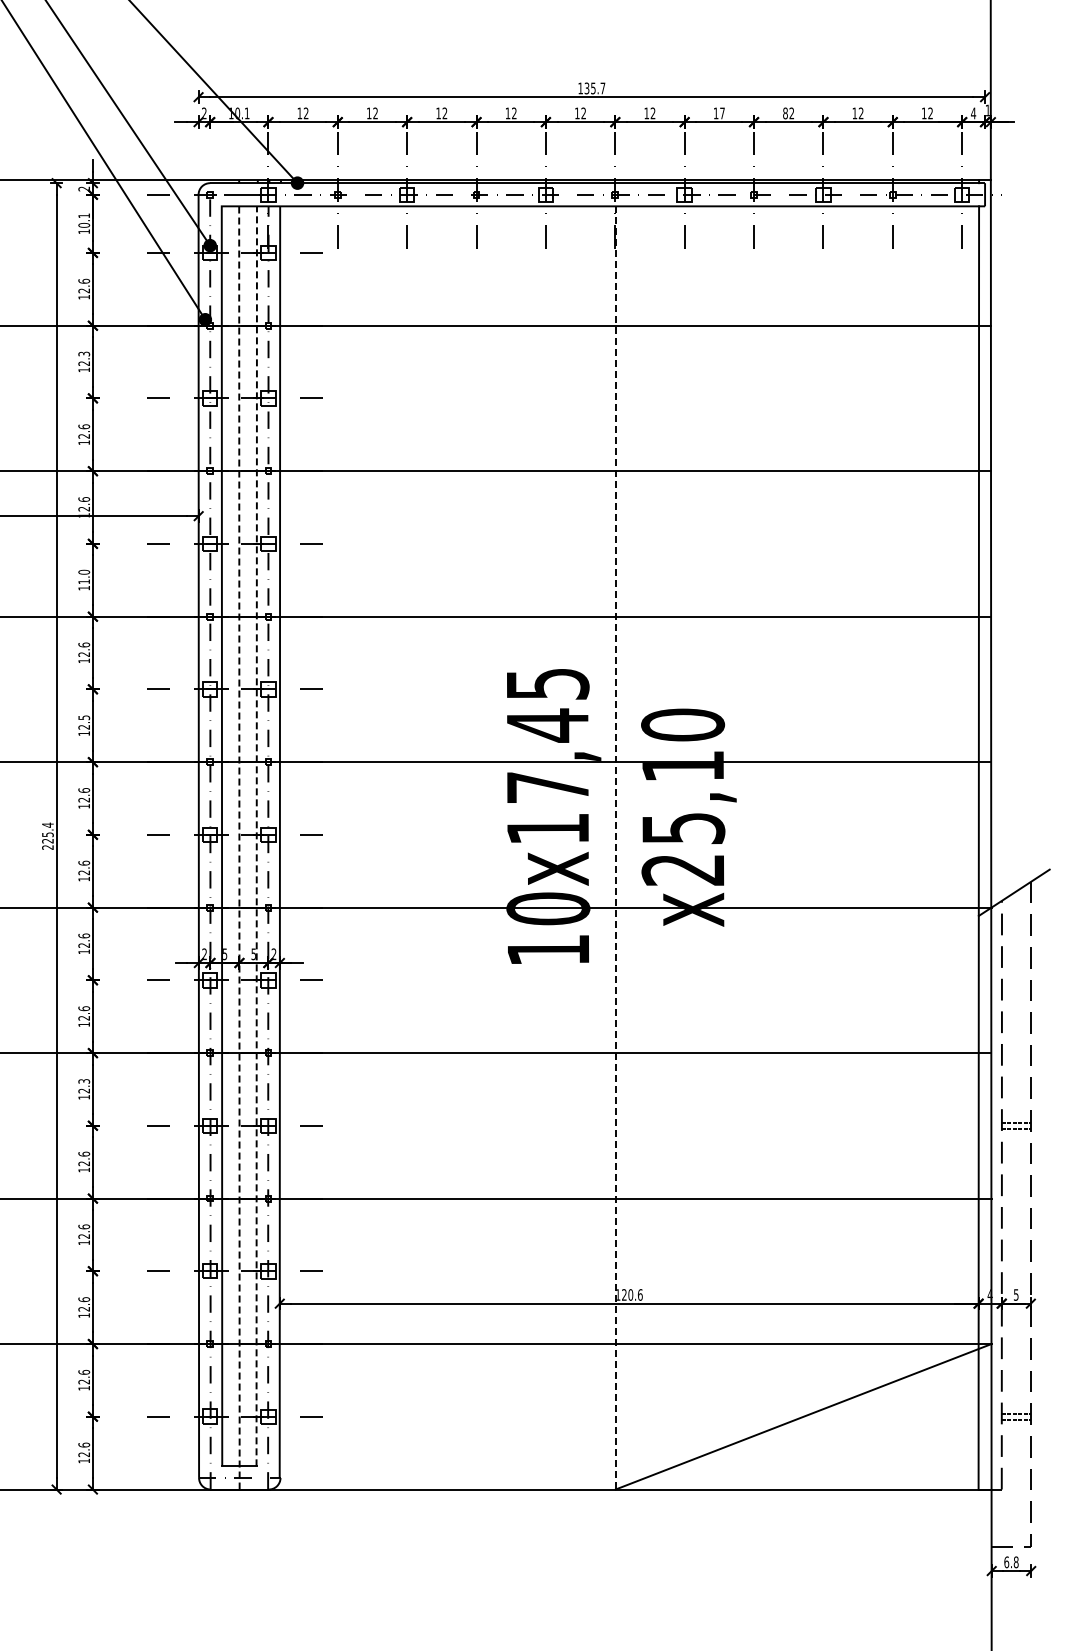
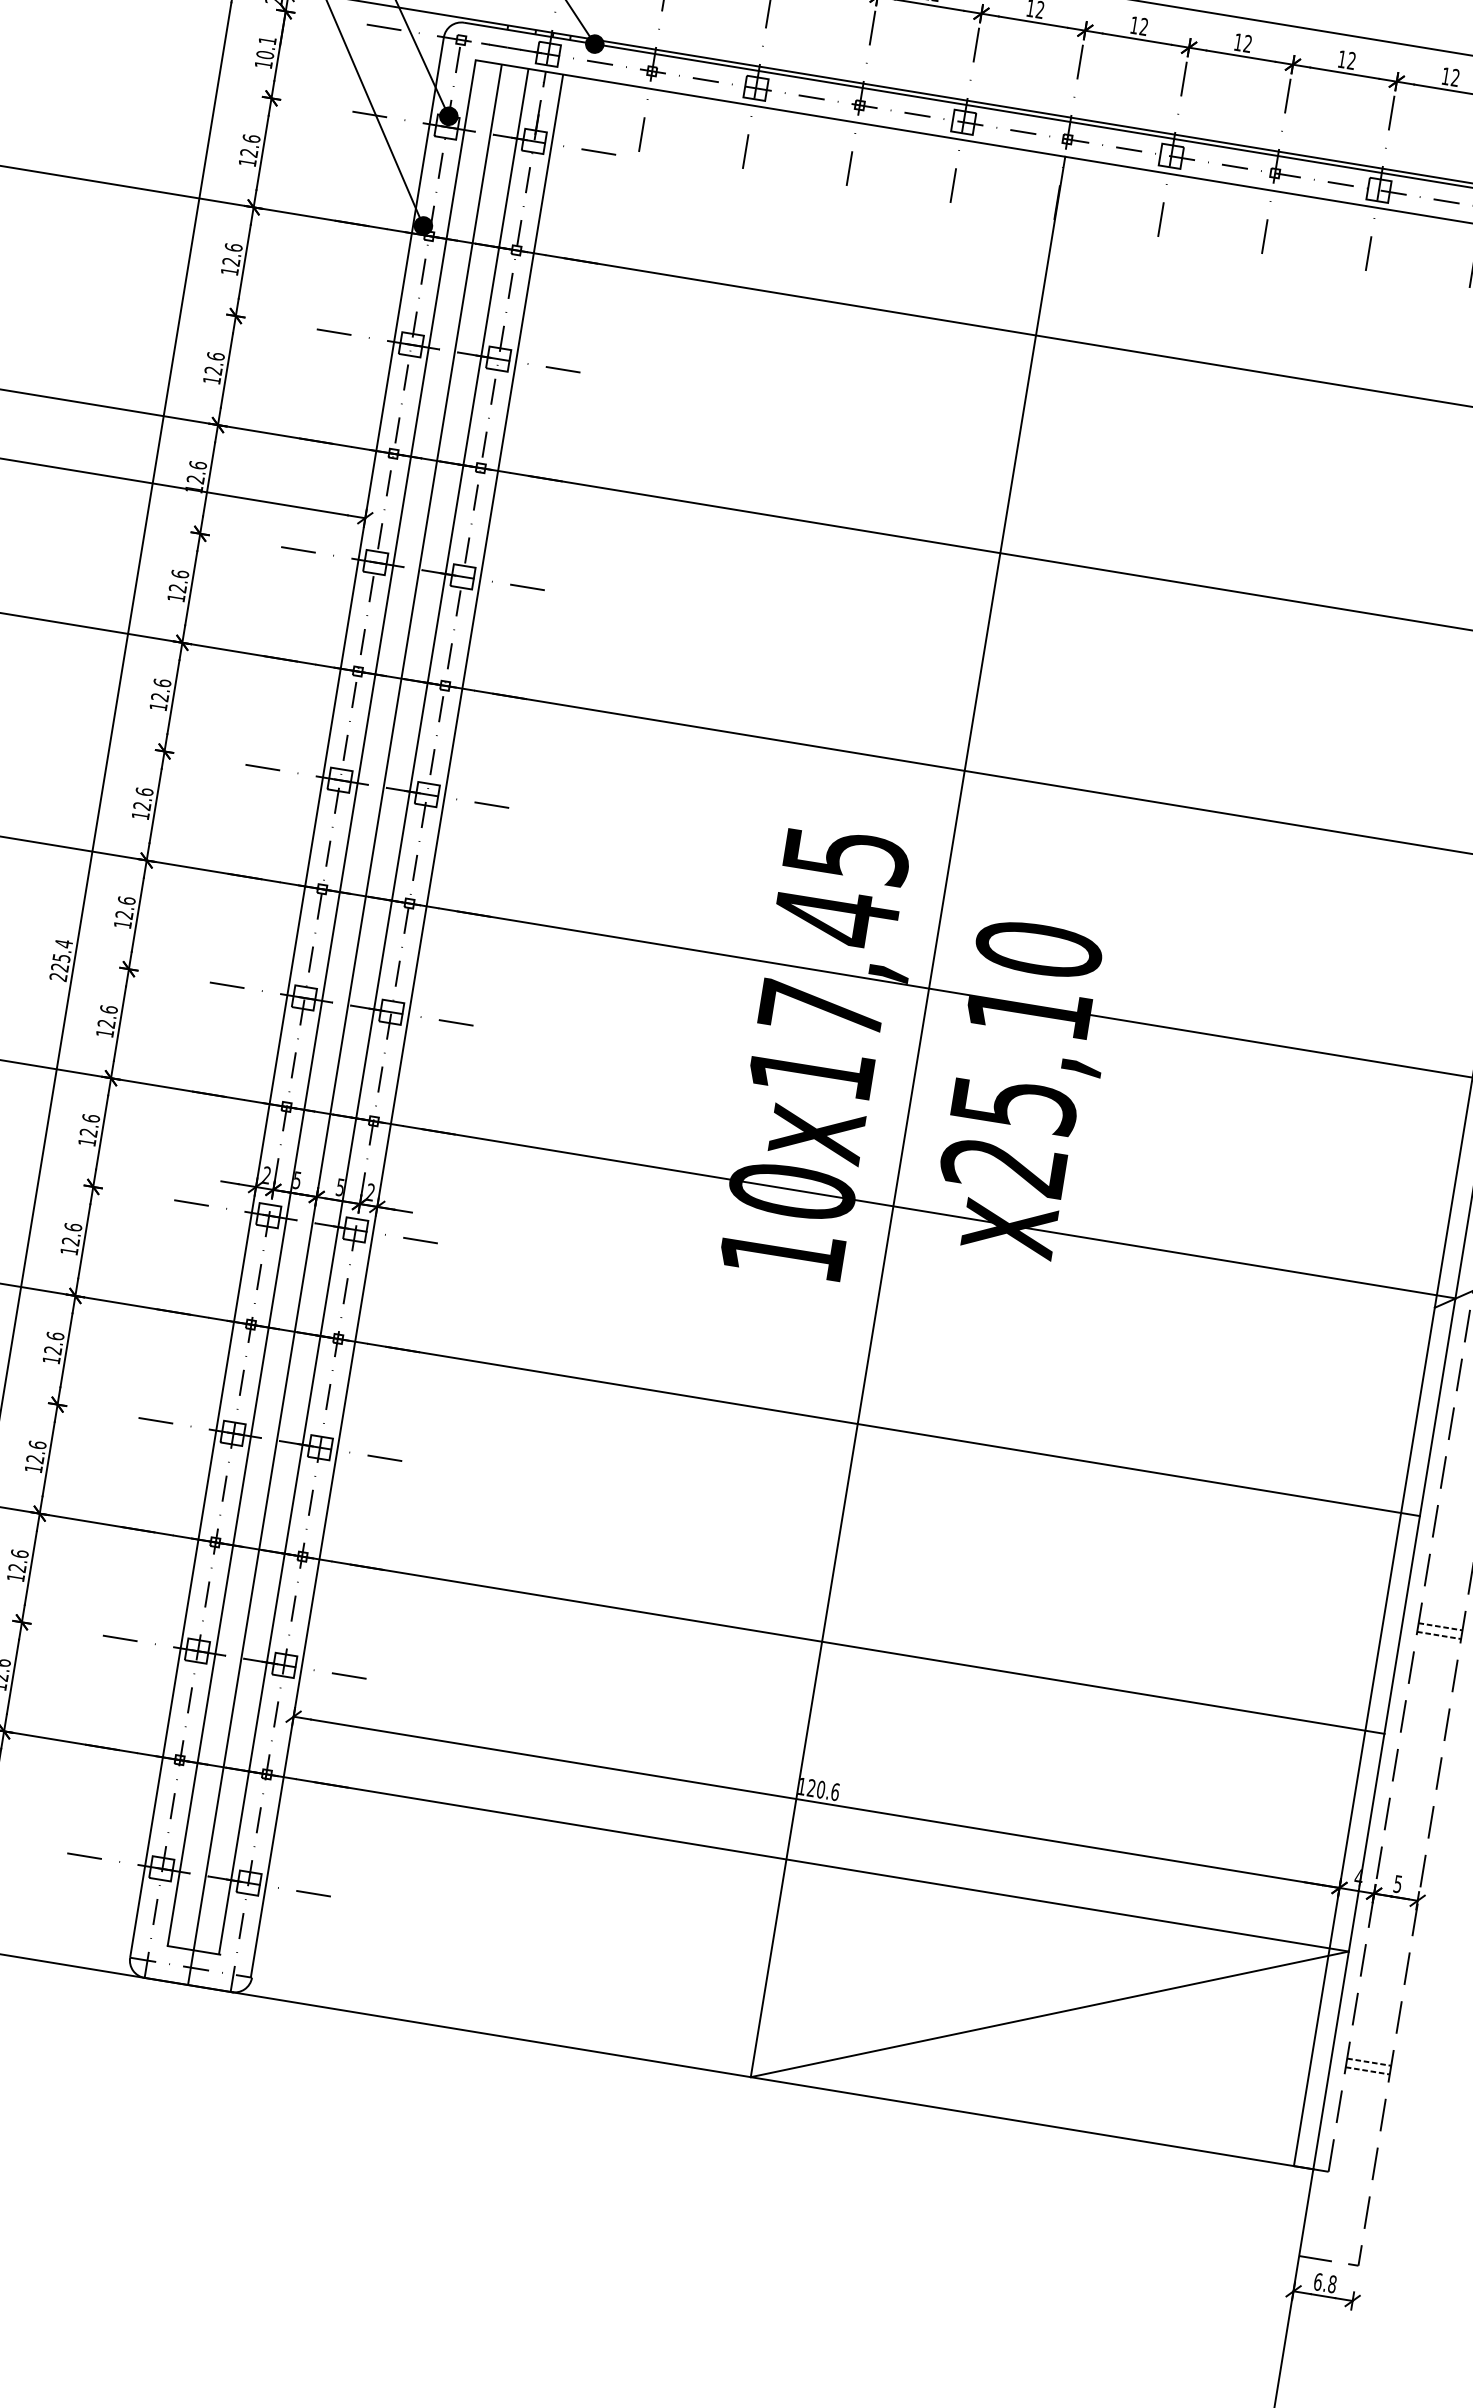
text: (722, 113) -> (1247, 44), 17 -> 12
text: (785, 113) -> (1342, 59), 82 -> 12
text: (84, 353) -> (234, 246), 12.3 -> 12.6
text: (83, 576) -> (178, 580), 11.0 -> 12.6
text: (84, 717) -> (145, 791), 12.5 -> 12.6
line: (256, 835) -> (373, 1010), dashed -> solid
line: (239, 847) -> (345, 1024), dashed -> solid
line: (615, 847) -> (907, 1116), dashed -> solid
text: (84, 1081) -> (55, 1336), 12.3 -> 12.6

